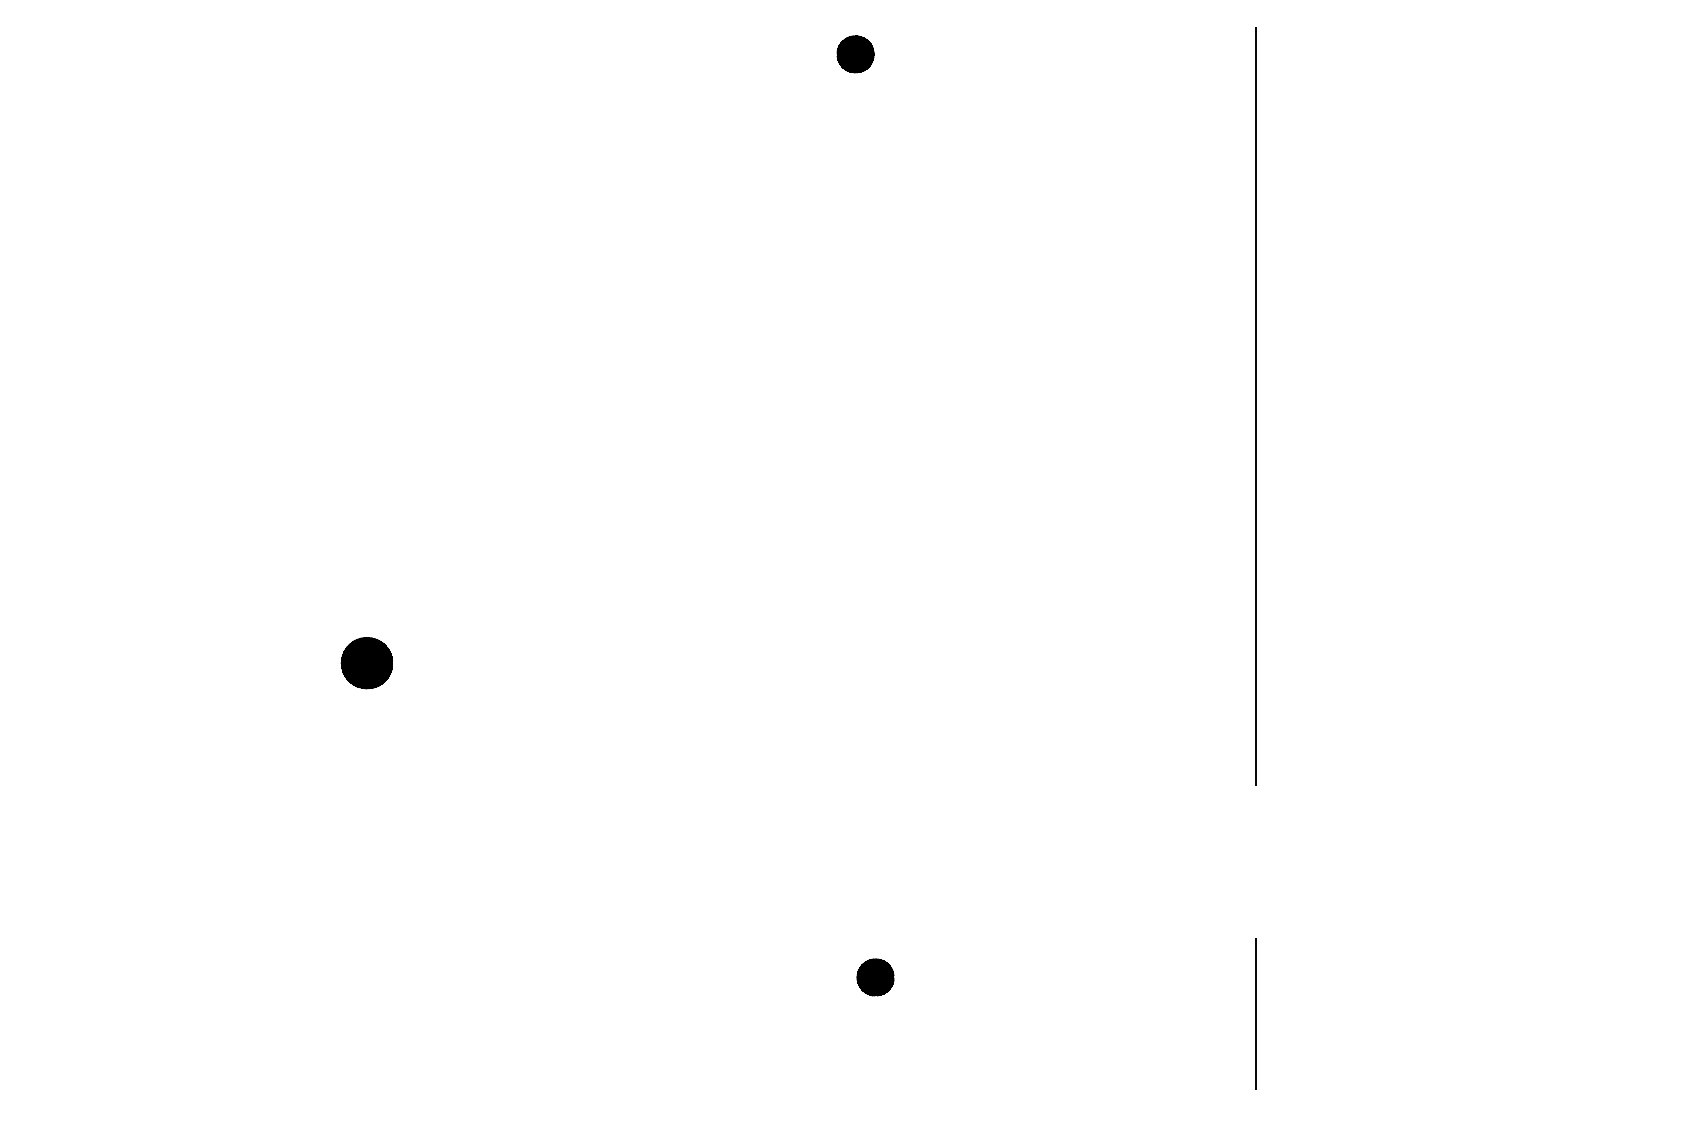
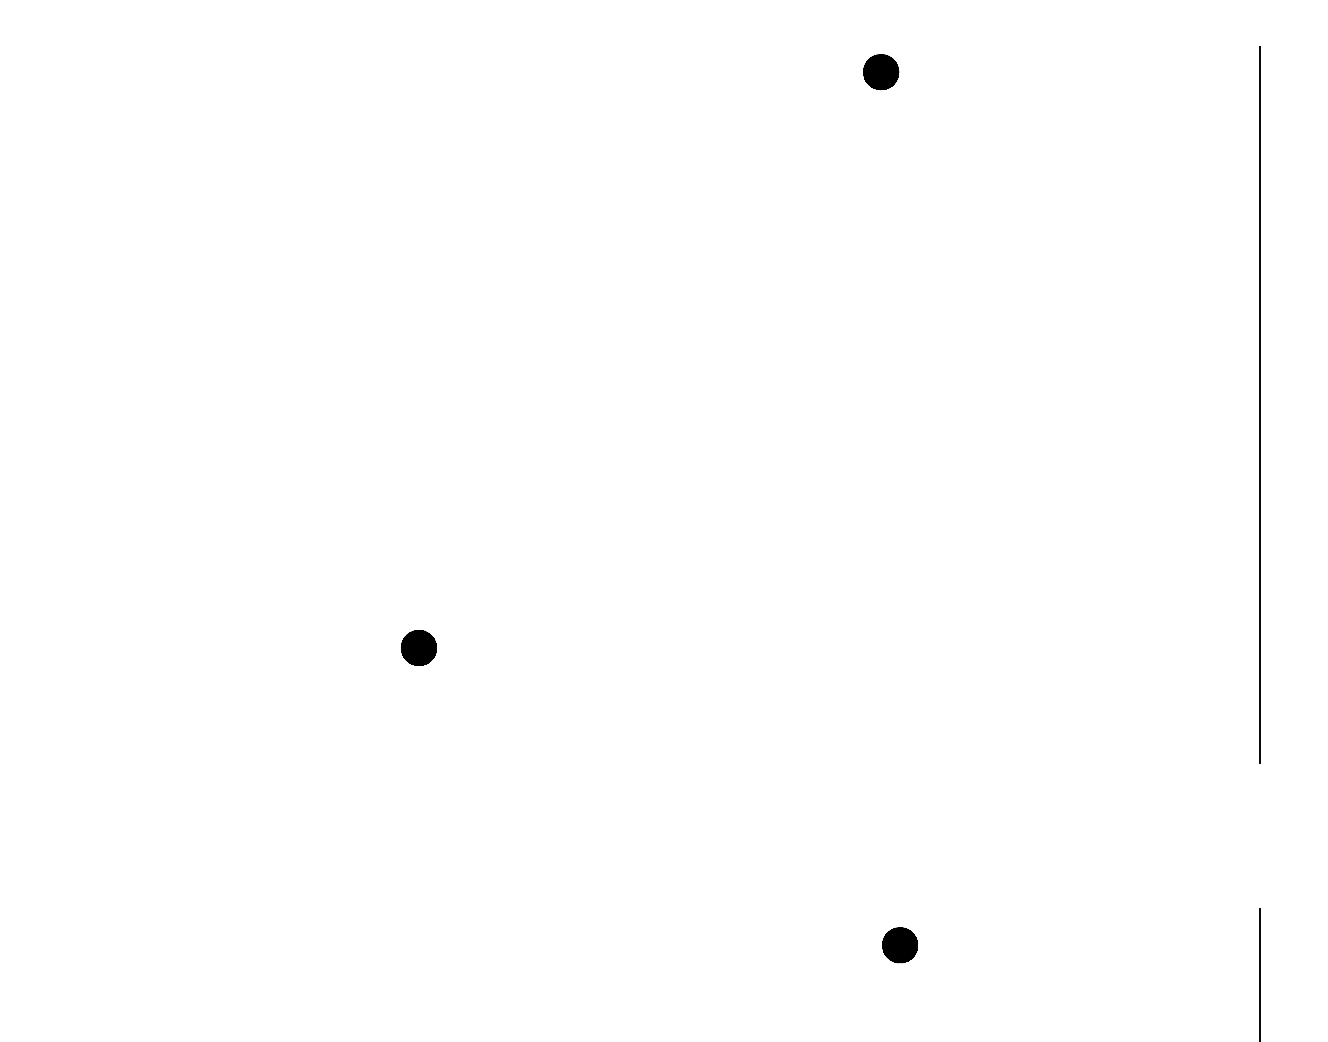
part: (366, 662) -> (418, 647), size x0.71

